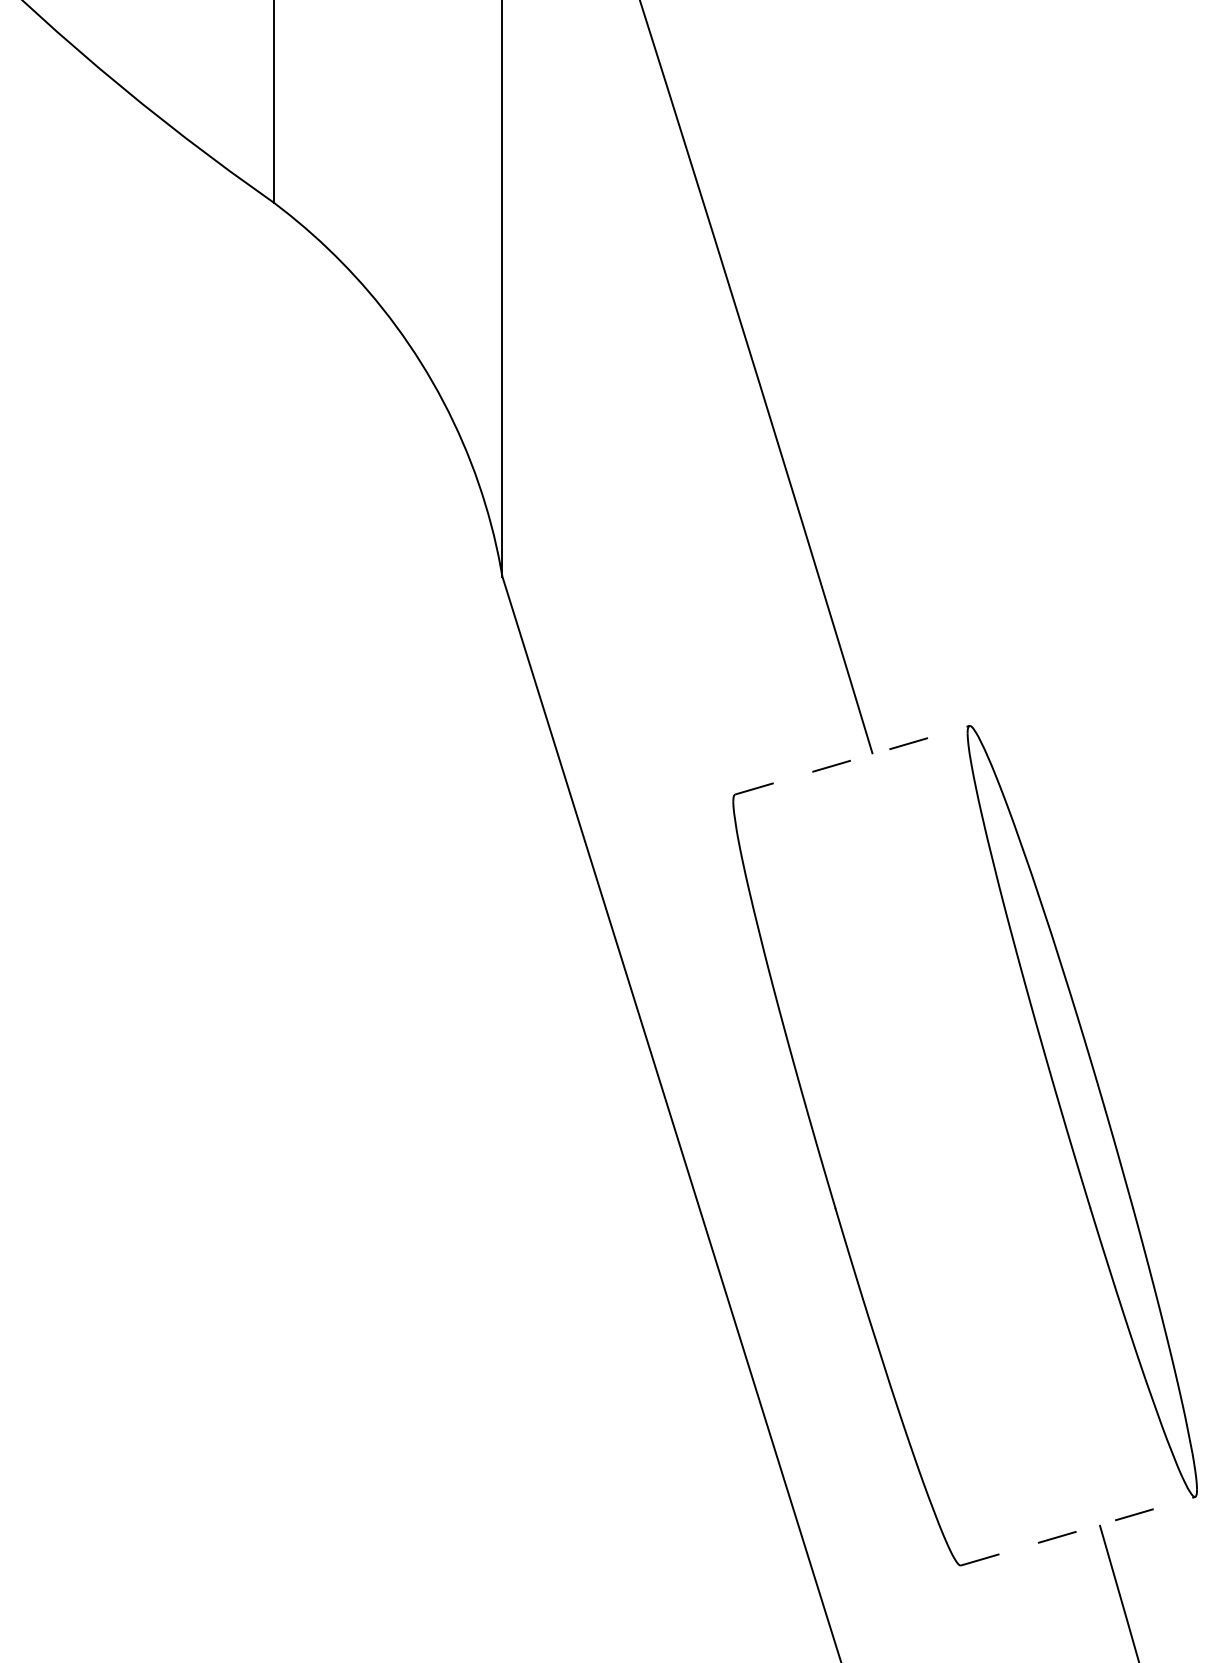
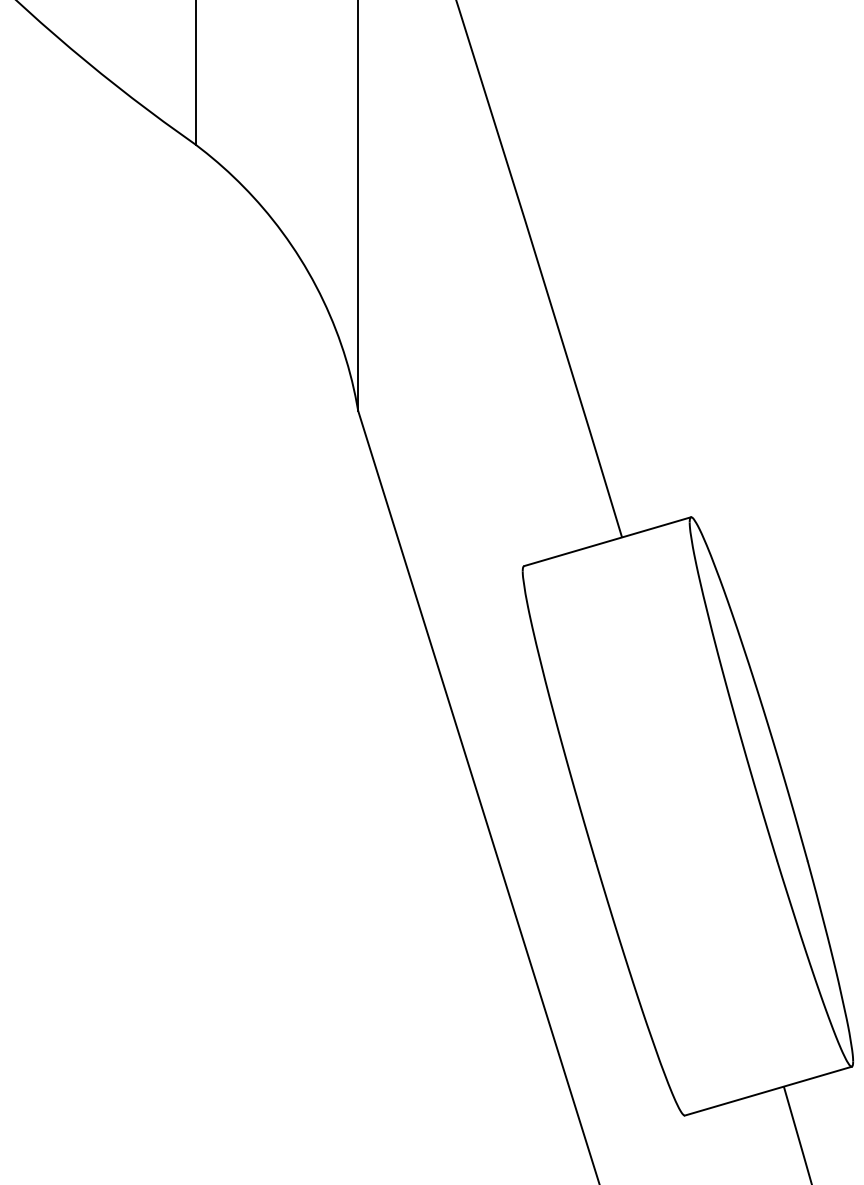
line: (852, 759) -> (607, 541), dashed -> solid
line: (1078, 1531) -> (768, 1091), dashed -> solid

